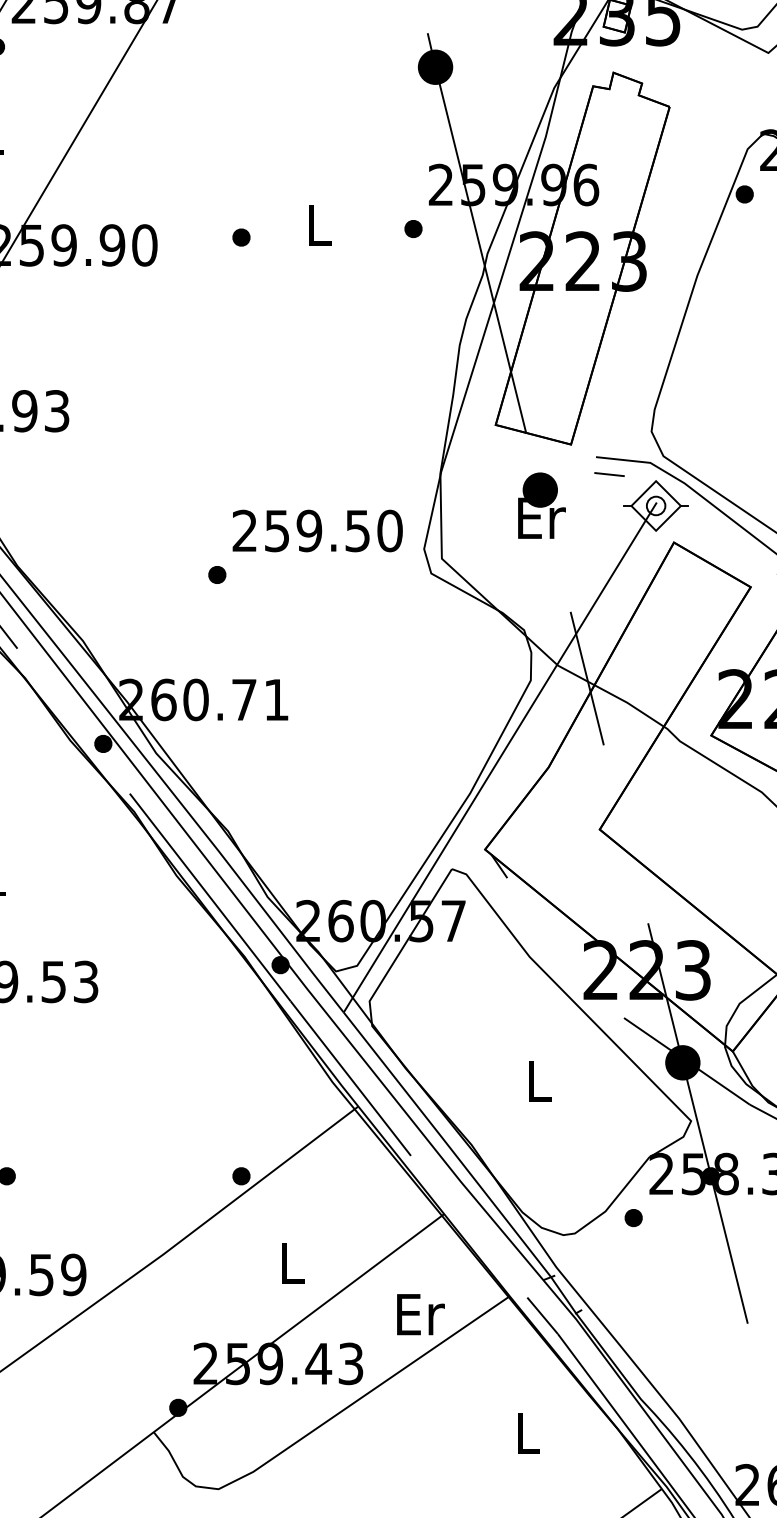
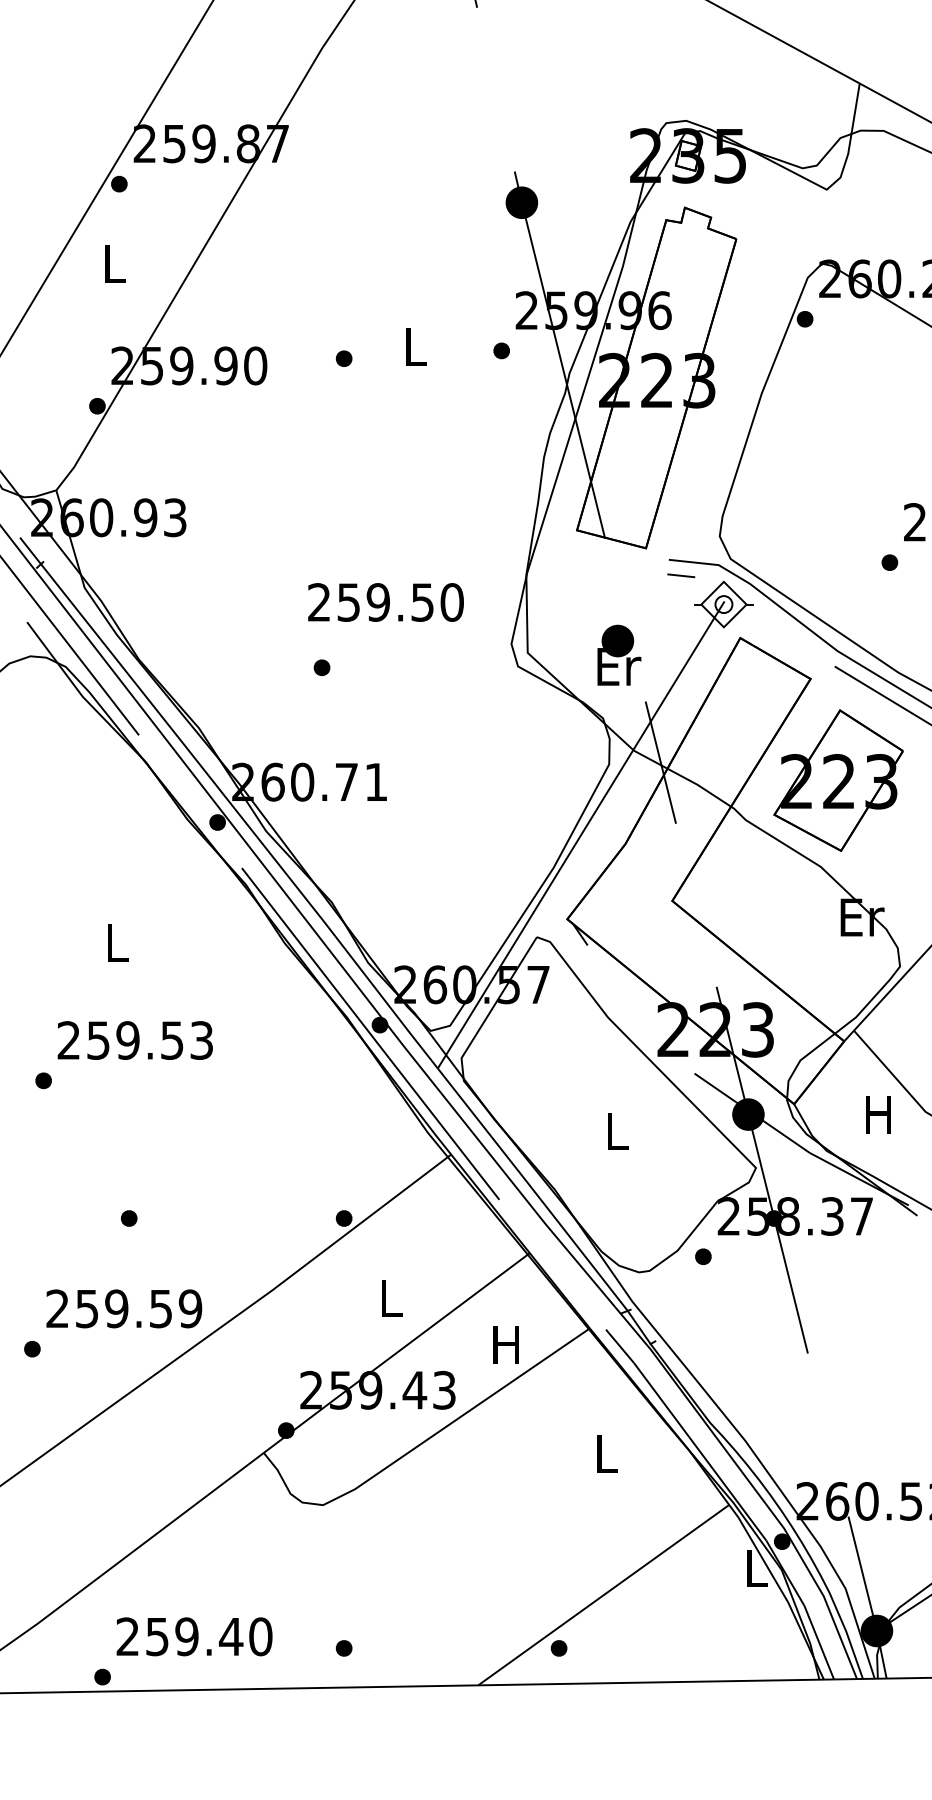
part: (542, 504) -> (619, 654), moved
text: (317, 531) -> (385, 602), moved
text: (420, 1313) -> (508, 1344), Er -> H

